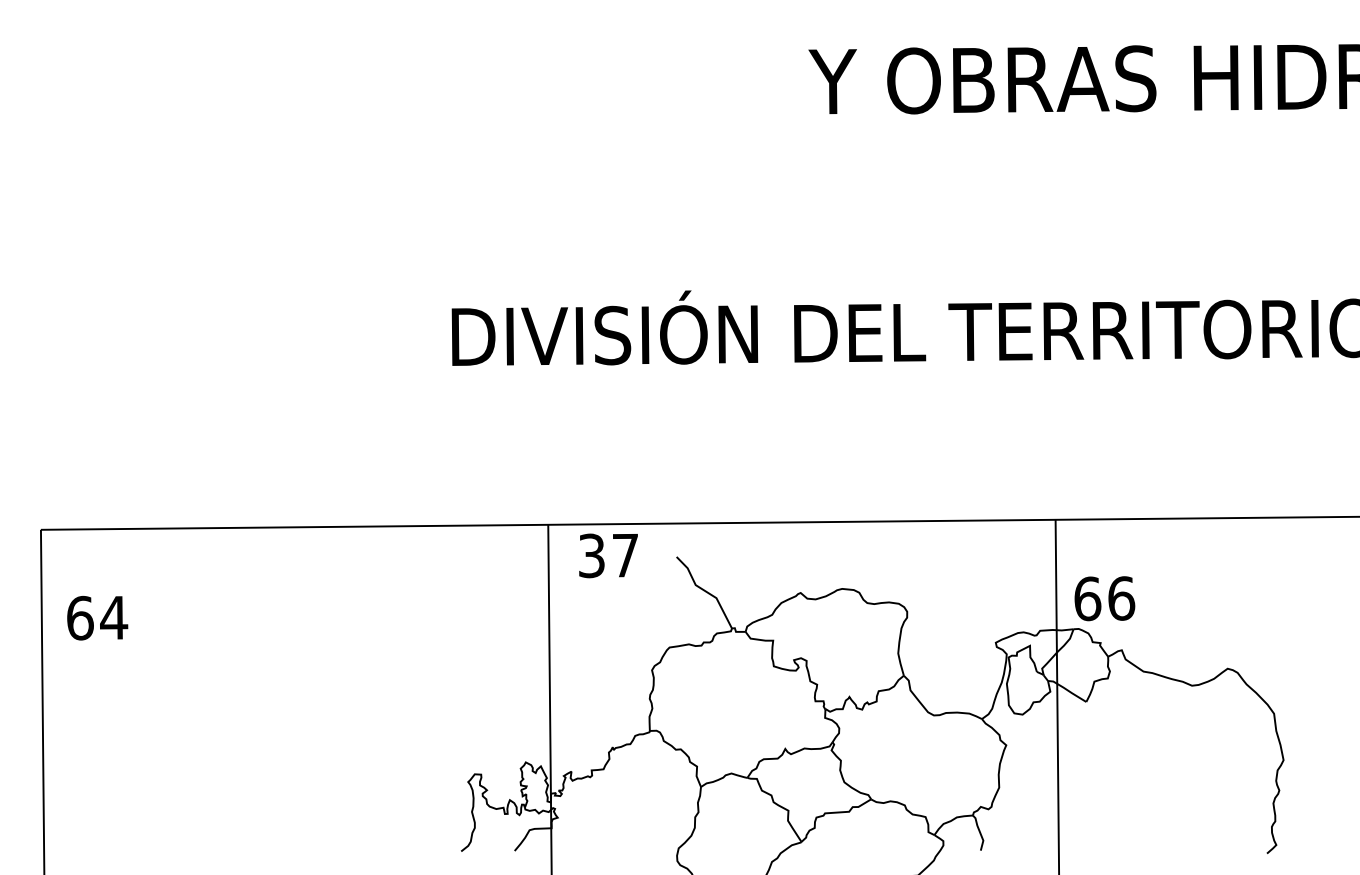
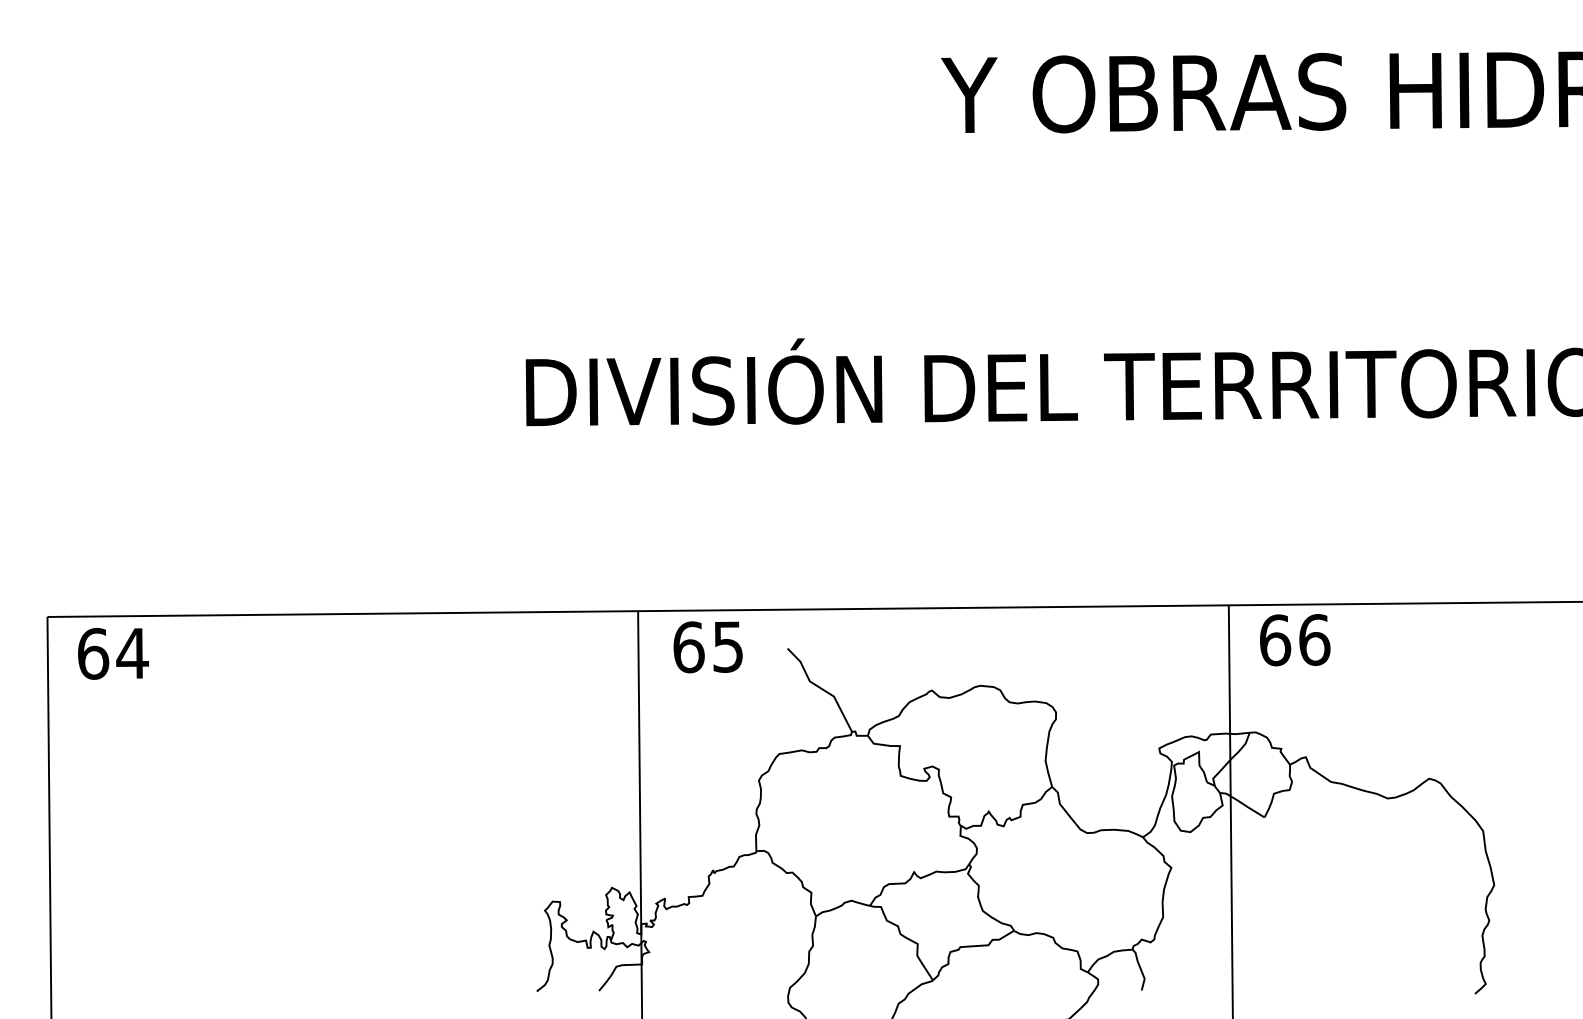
text: (607, 556) -> (707, 647), 37 -> 65
text: (1105, 598) -> (1295, 640), moved
text: (97, 617) -> (113, 653), moved

